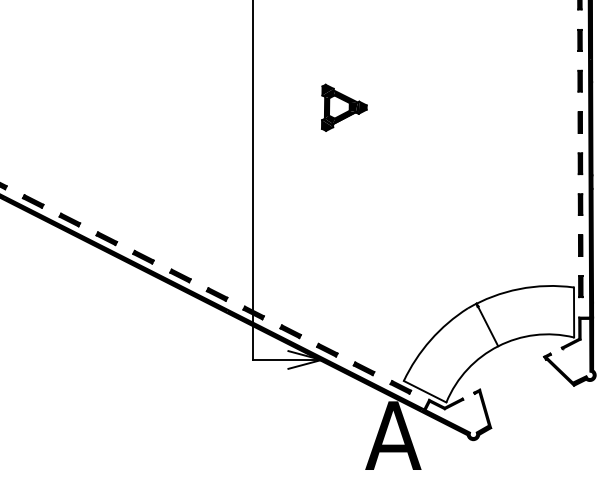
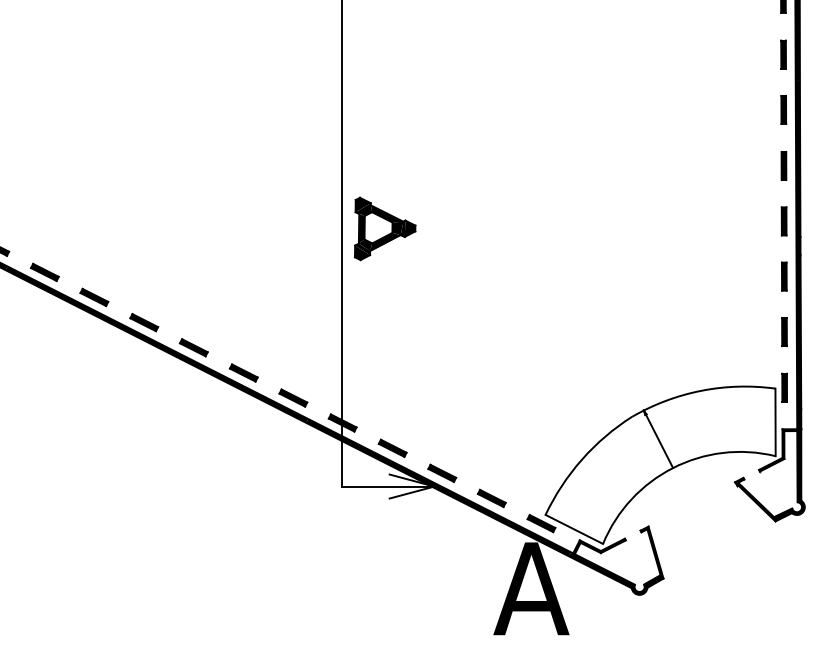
part: (344, 107) -> (385, 228), moved

